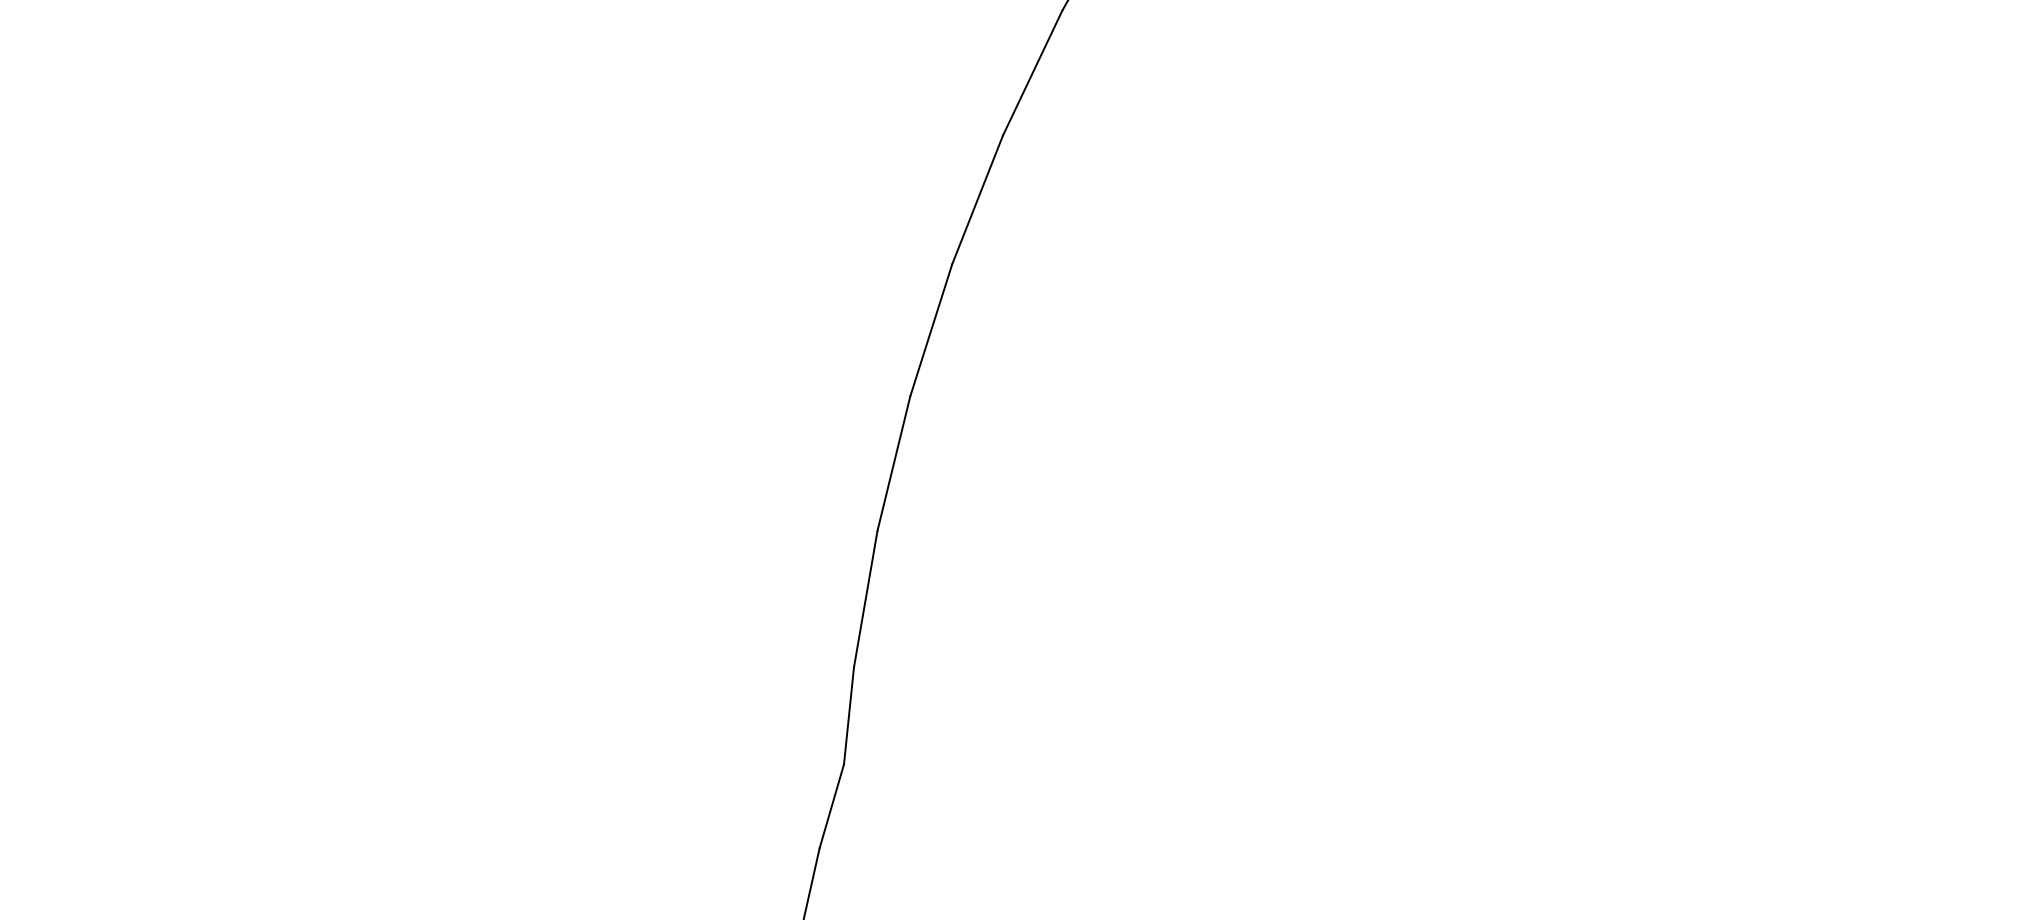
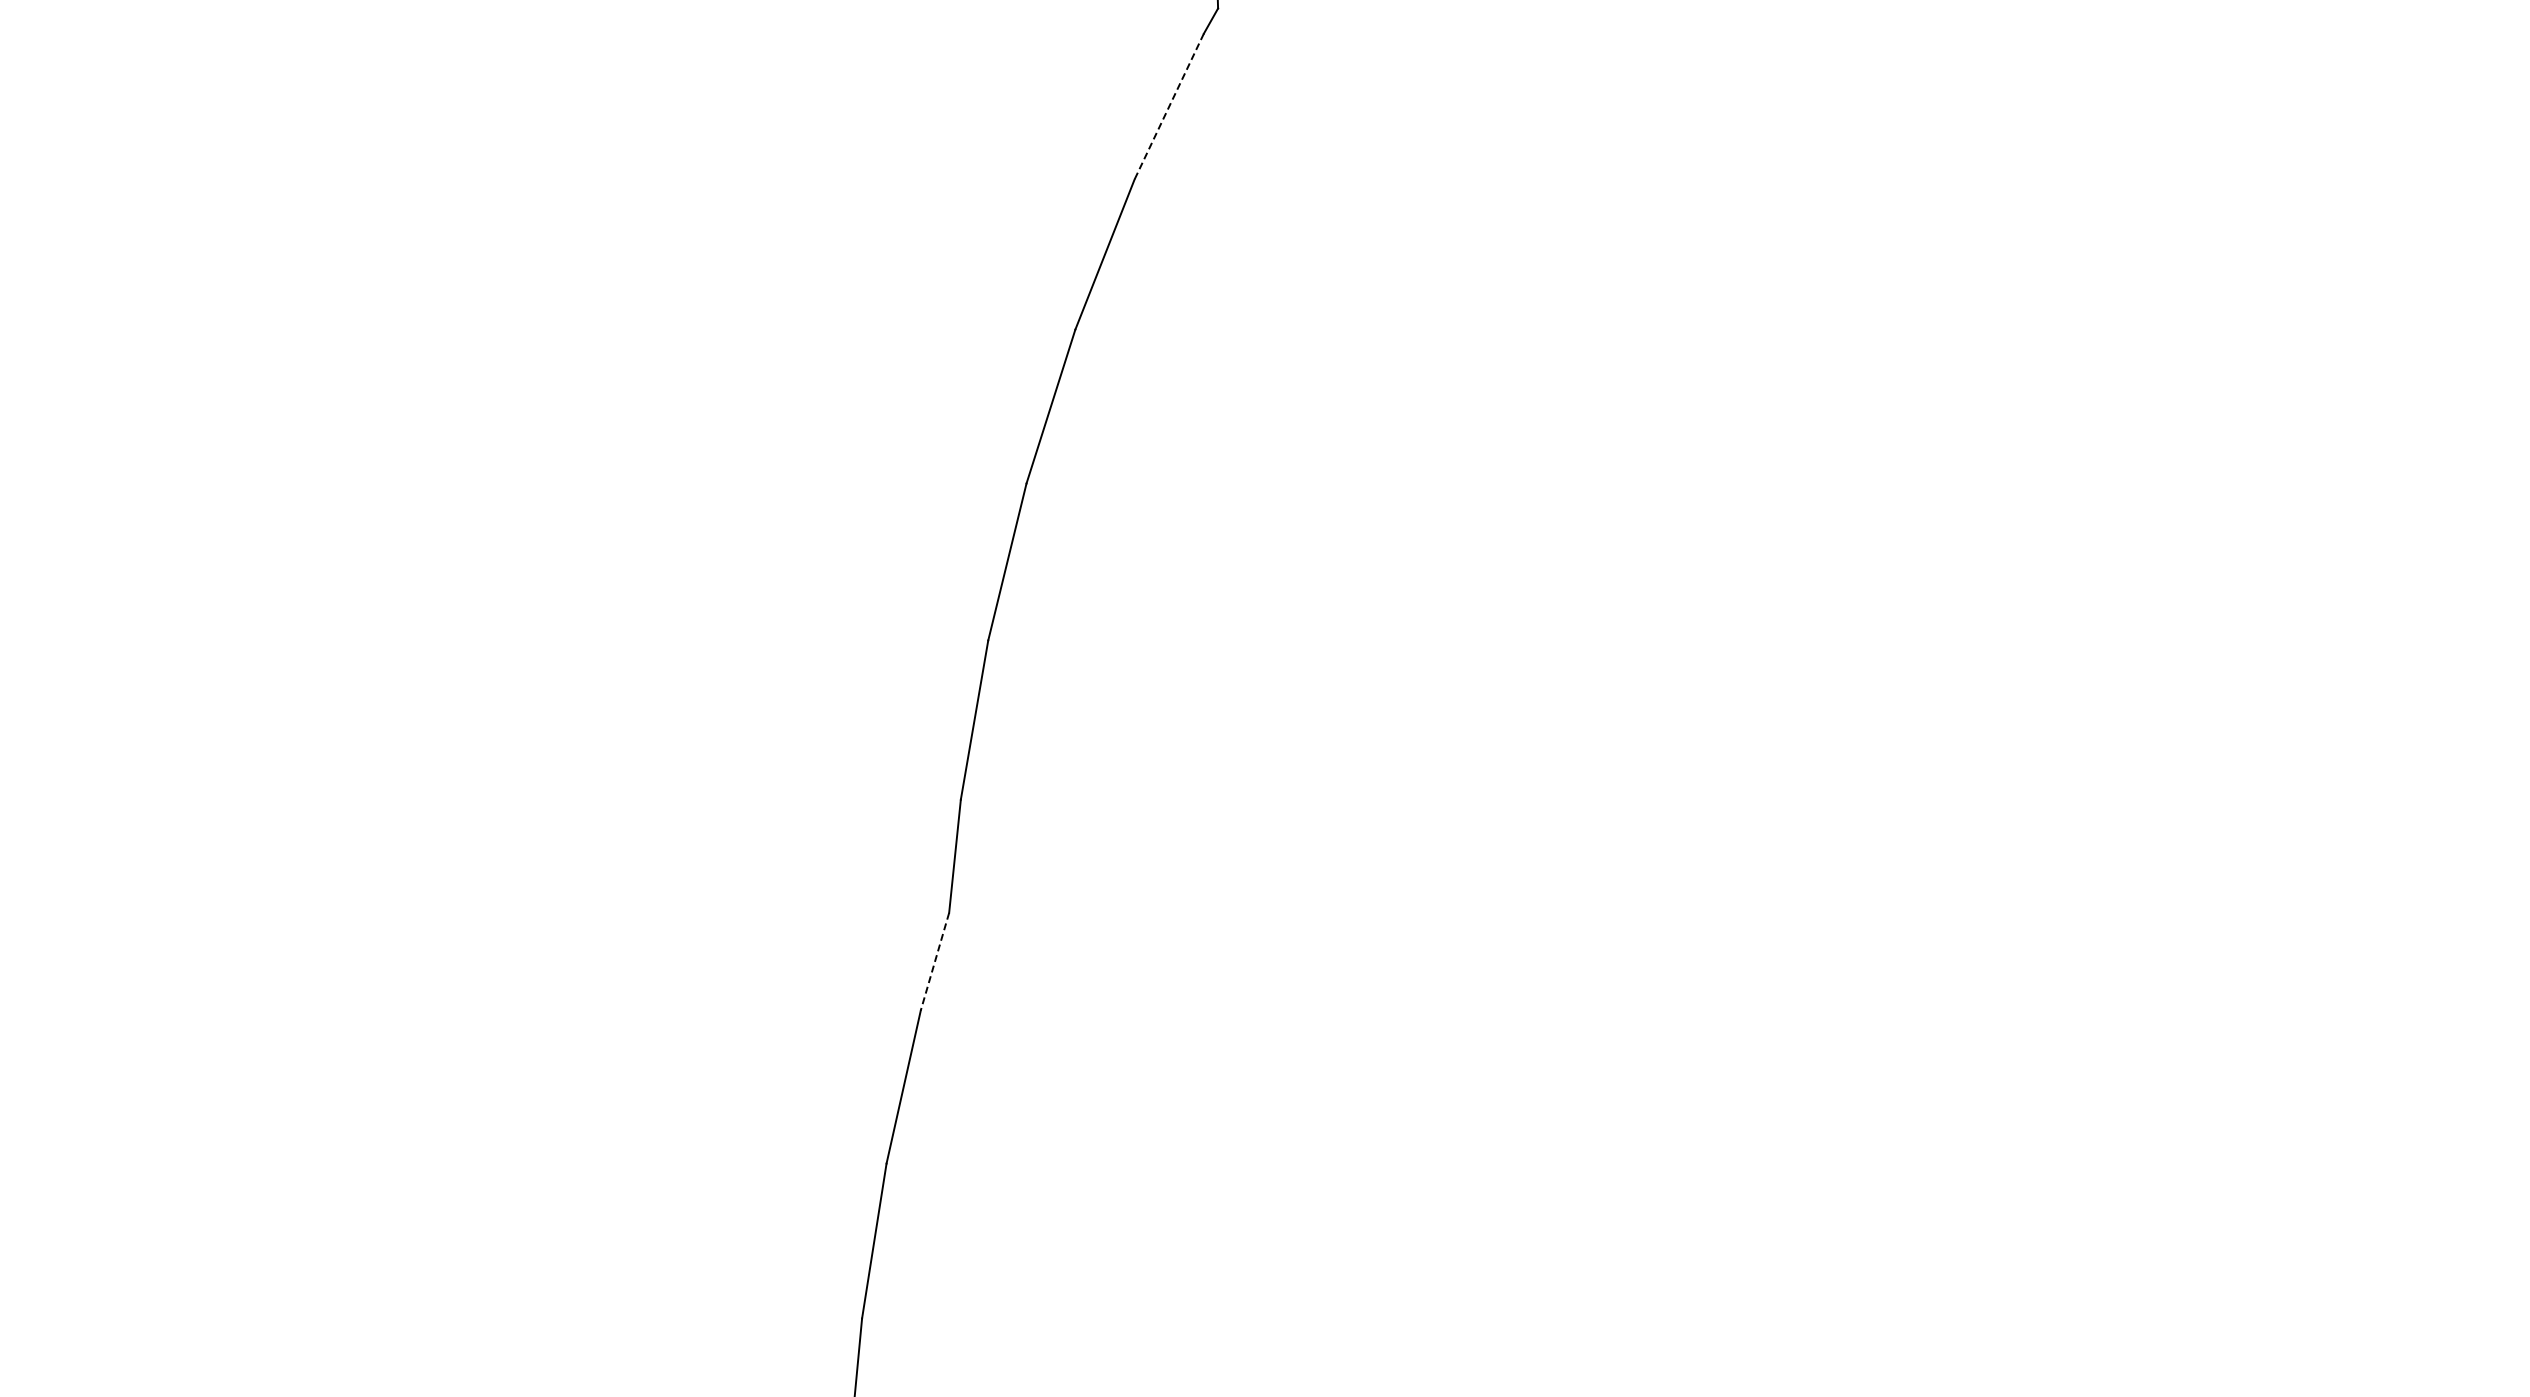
line: (1032, 72) -> (1169, 106), solid -> dashed
line: (831, 806) -> (934, 961), solid -> dashed

